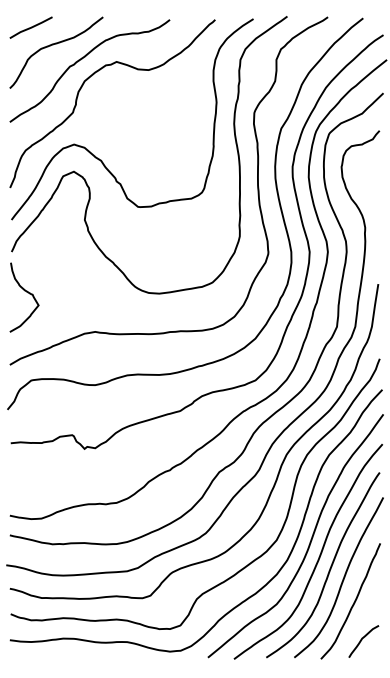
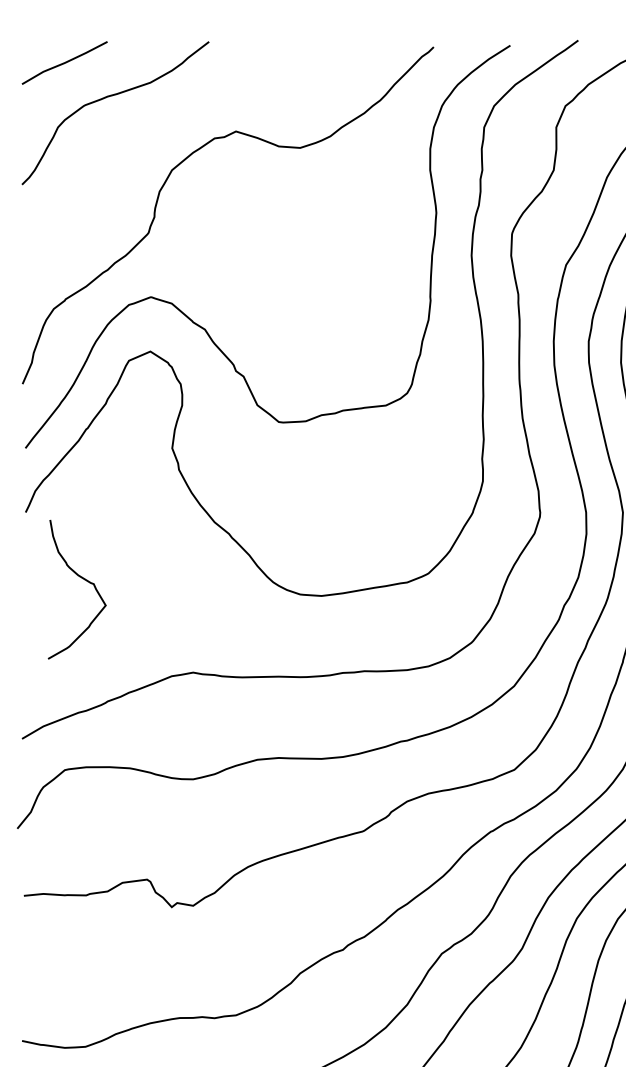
curve: (82, 59) -> (167, 126), removed
curve: (26, 292) -> (81, 579), moved

